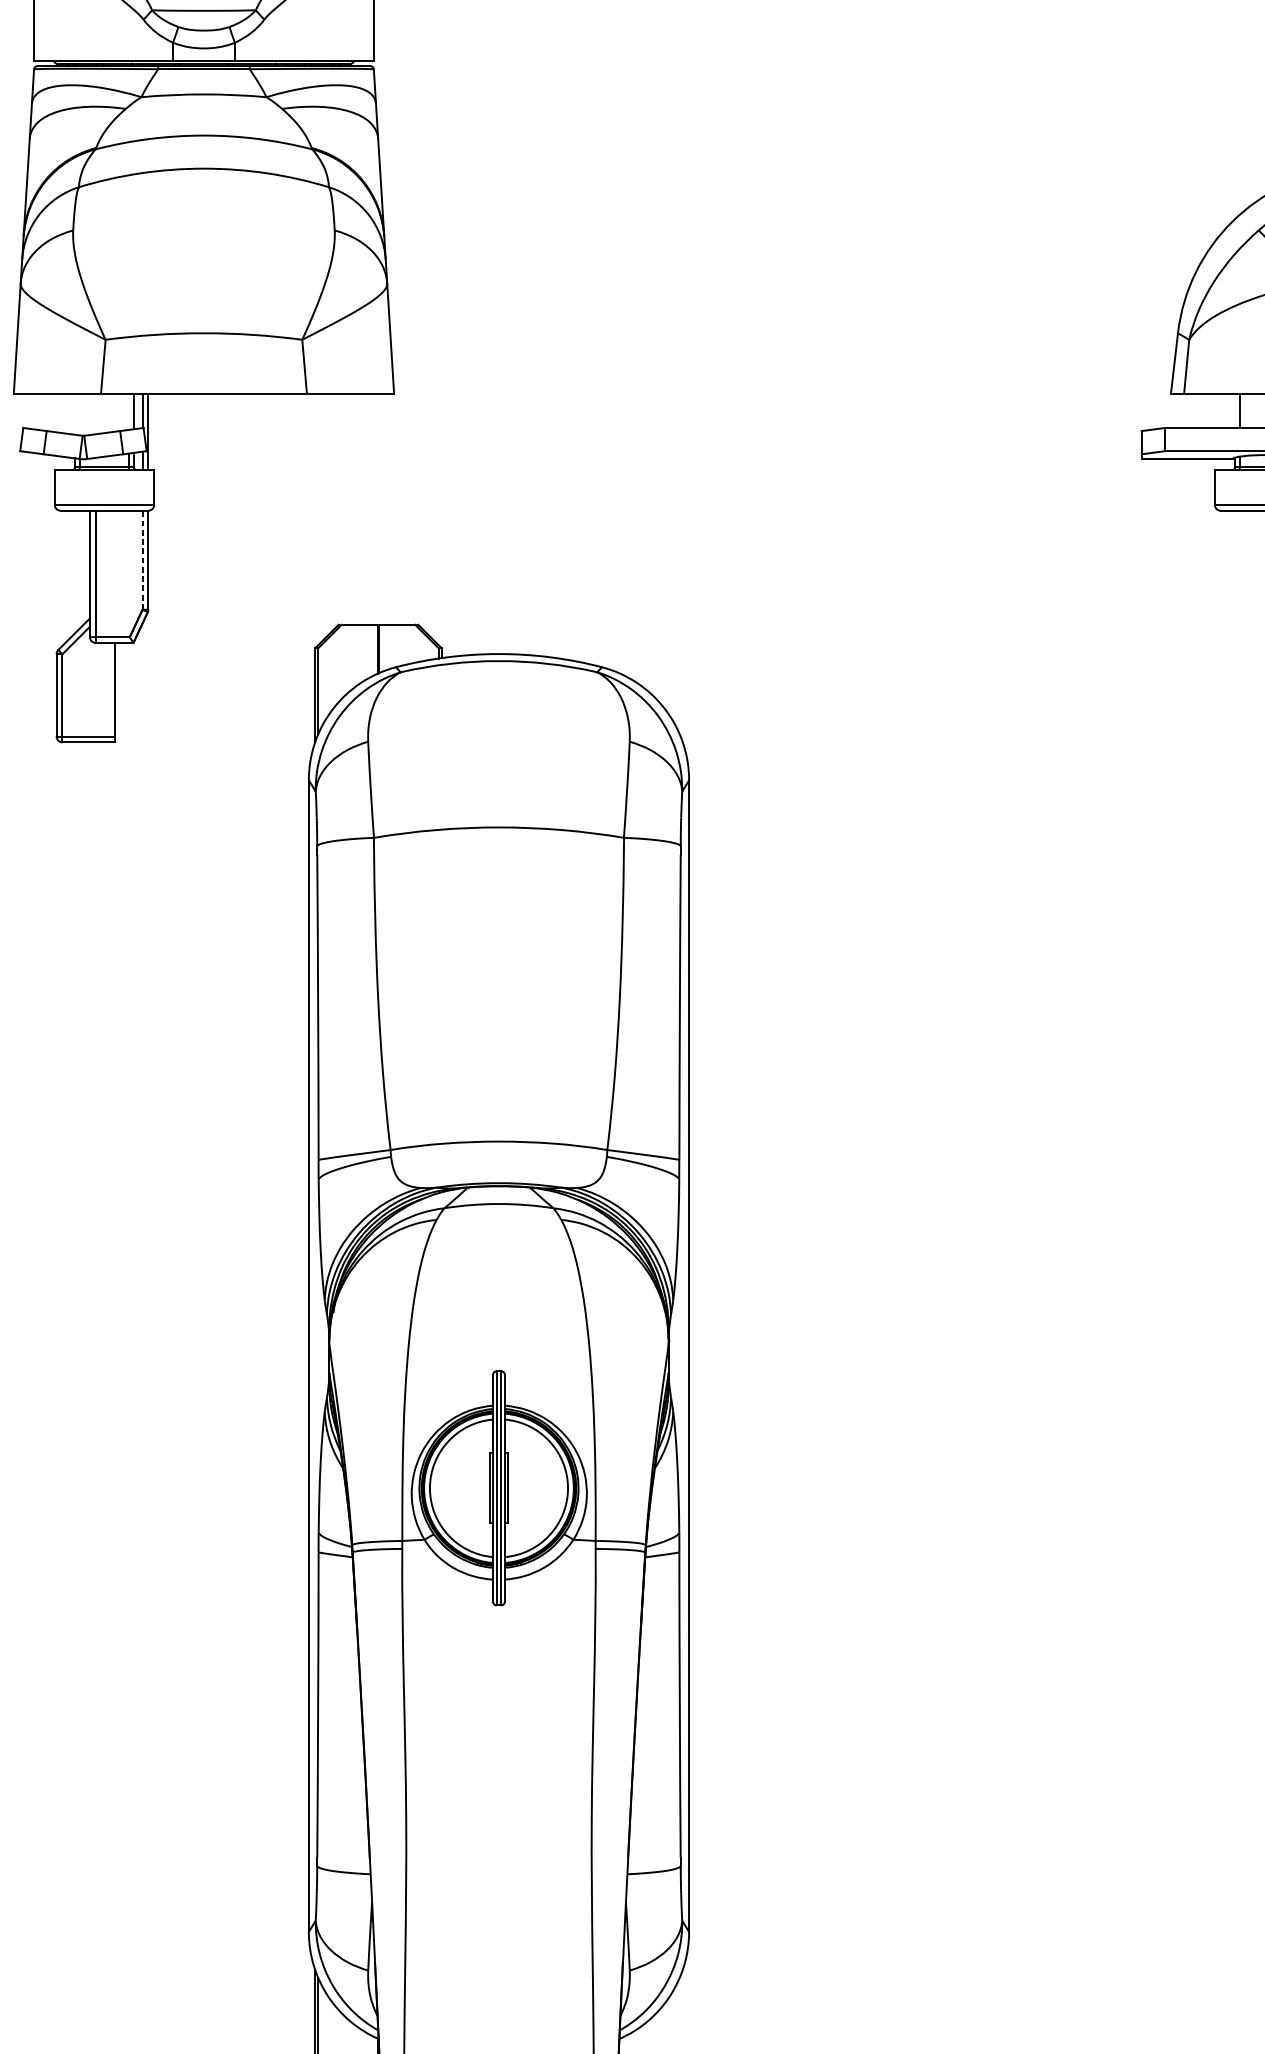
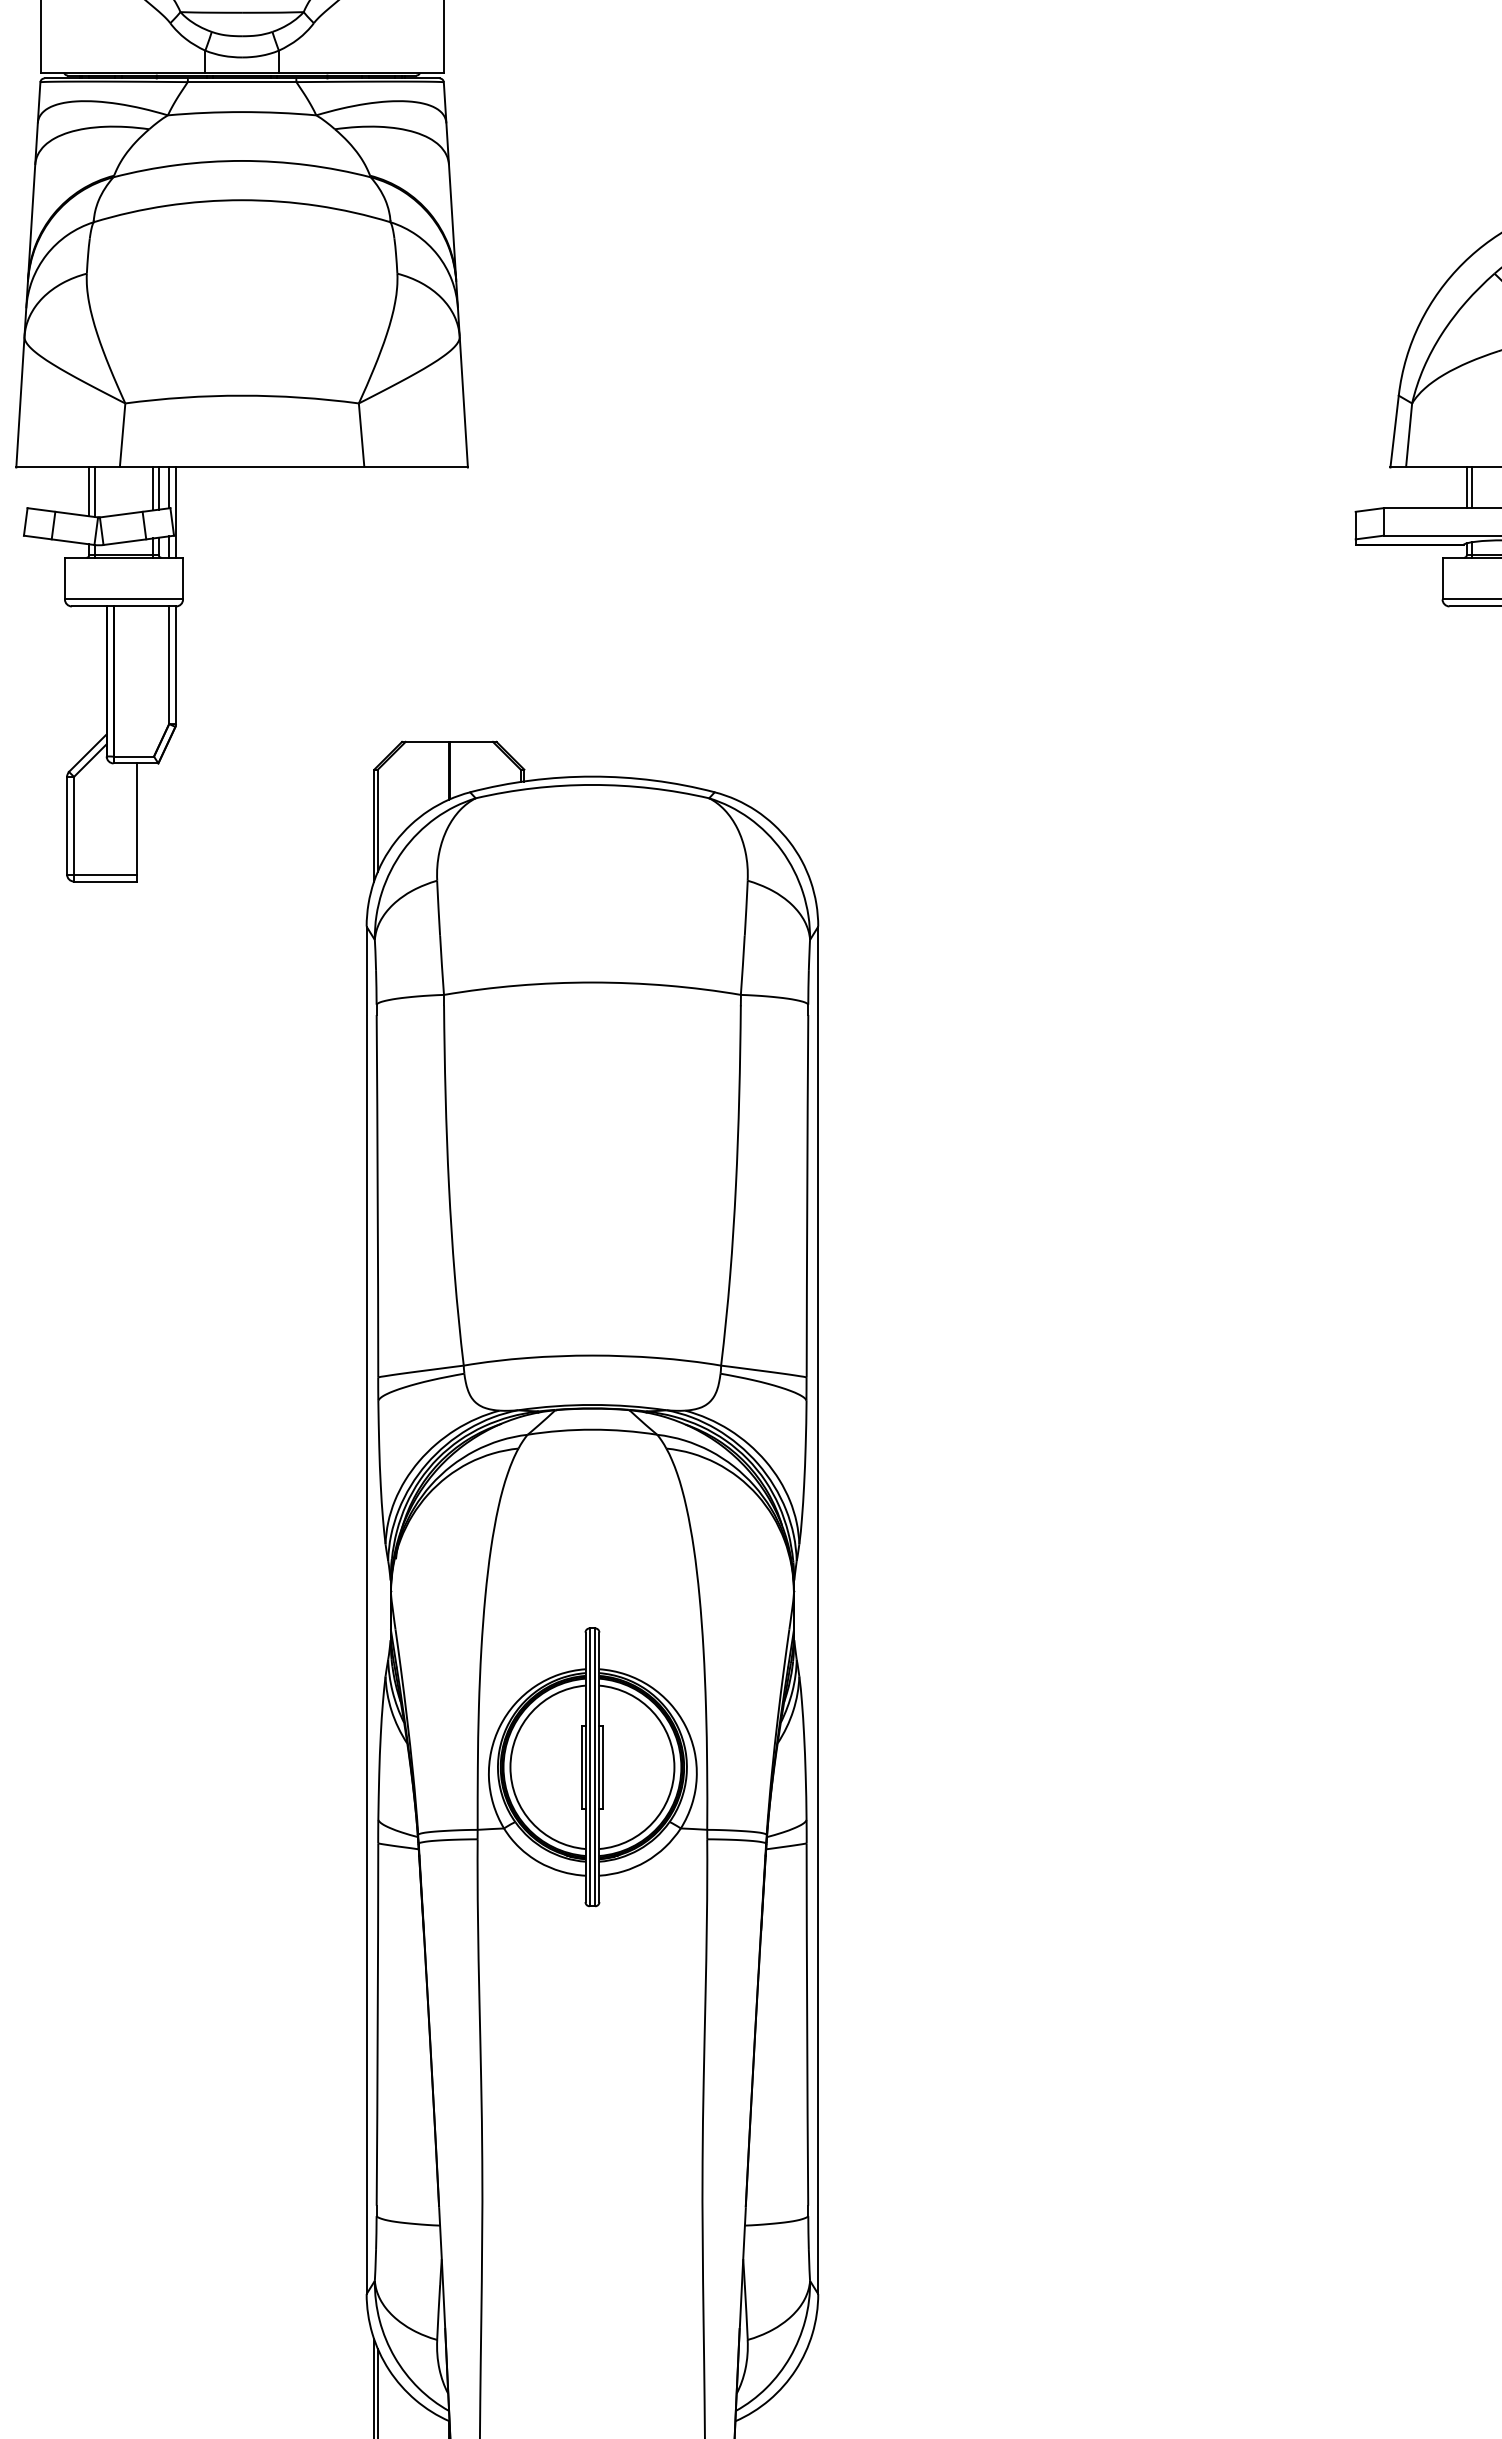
line: (1235, 410) -> (1466, 487), added
line: (129, 411) -> (153, 488), added
line: (75, 413) -> (89, 491), added
line: (79, 414) -> (94, 492), added
line: (142, 560) -> (169, 665), dashed -> solid

